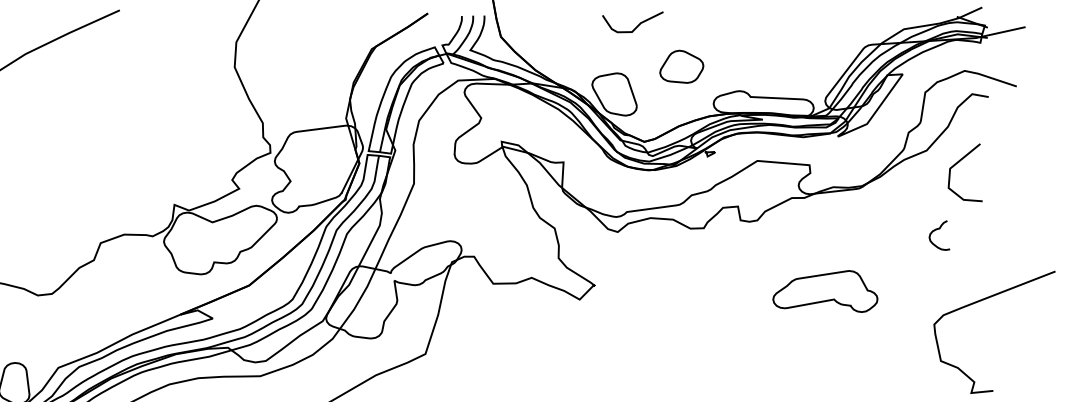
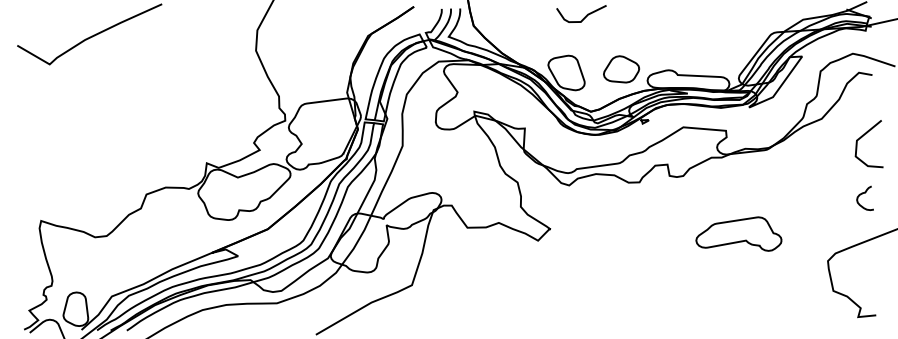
part: (681, 66) -> (621, 69), moved
line: (956, 164) -> (862, 137), moved
curve: (936, 230) -> (862, 194), moved

